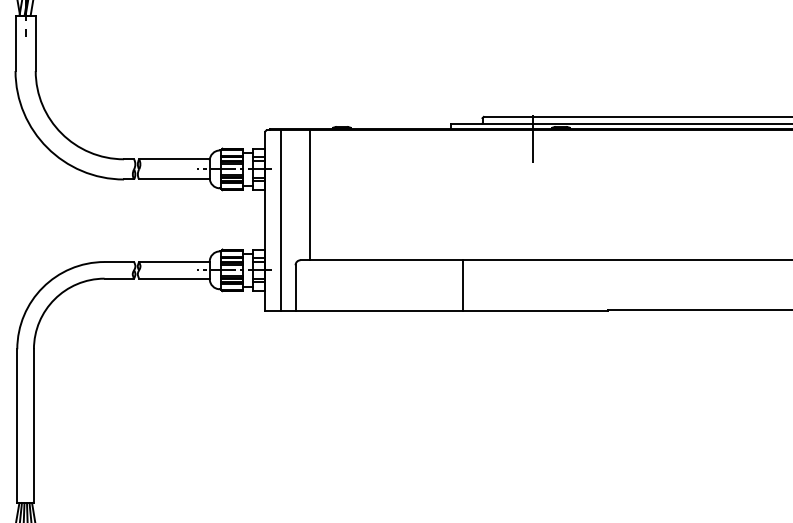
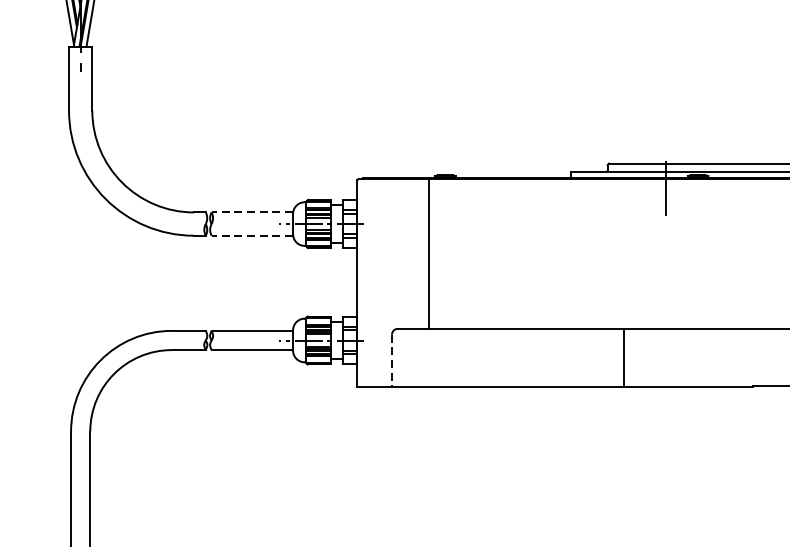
line: (174, 159) -> (252, 212), solid -> dashed
line: (174, 179) -> (252, 235), solid -> dashed
line: (309, 195) -> (428, 254), moved
line: (281, 220) -> (375, 283), removed
line: (463, 285) -> (623, 357), moved
line: (295, 287) -> (391, 360), solid -> dashed

